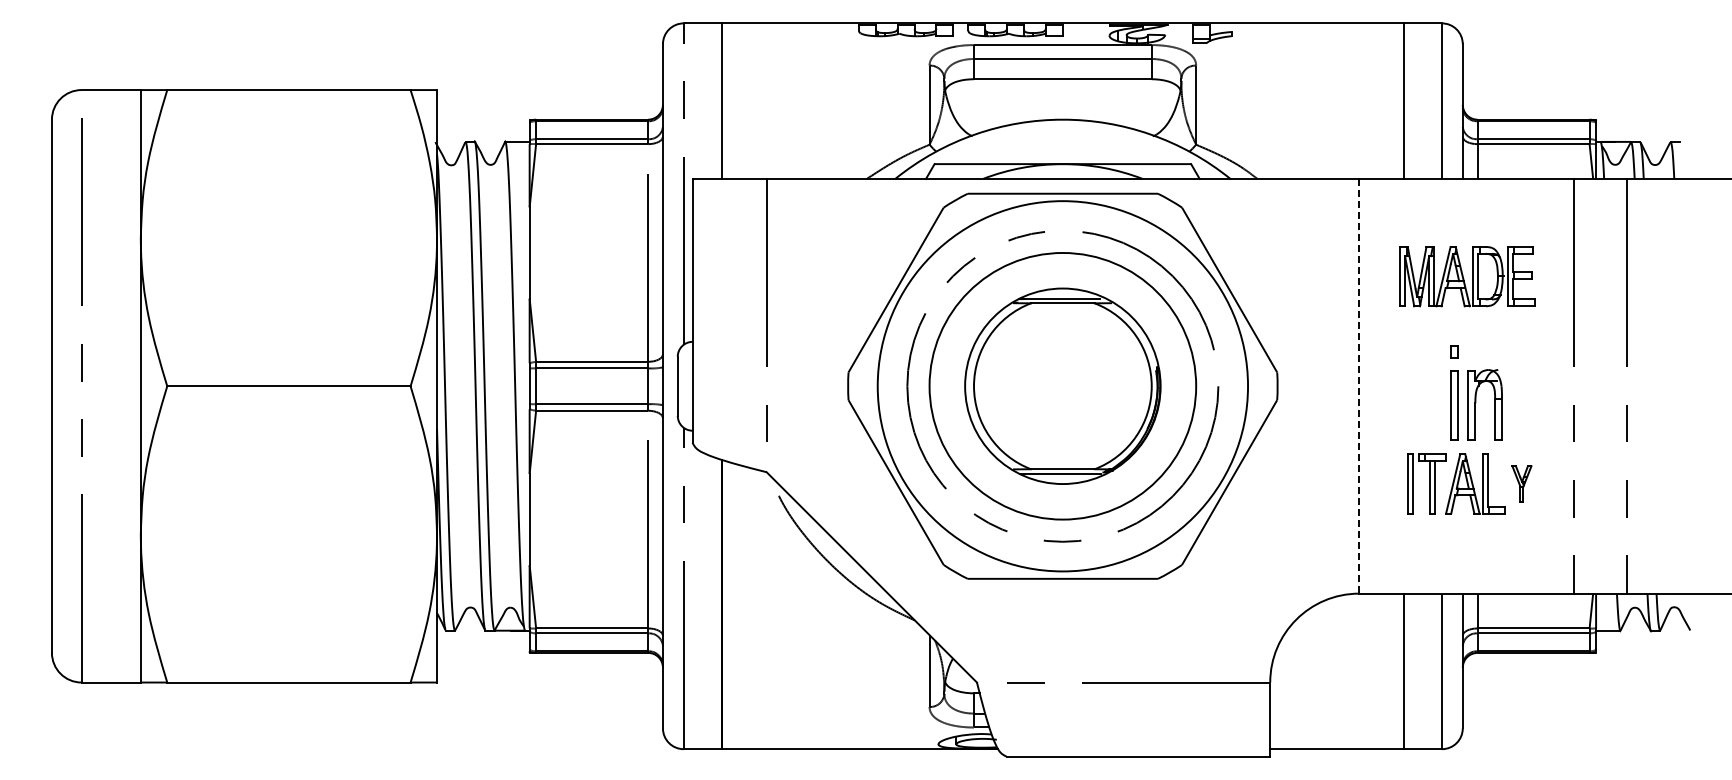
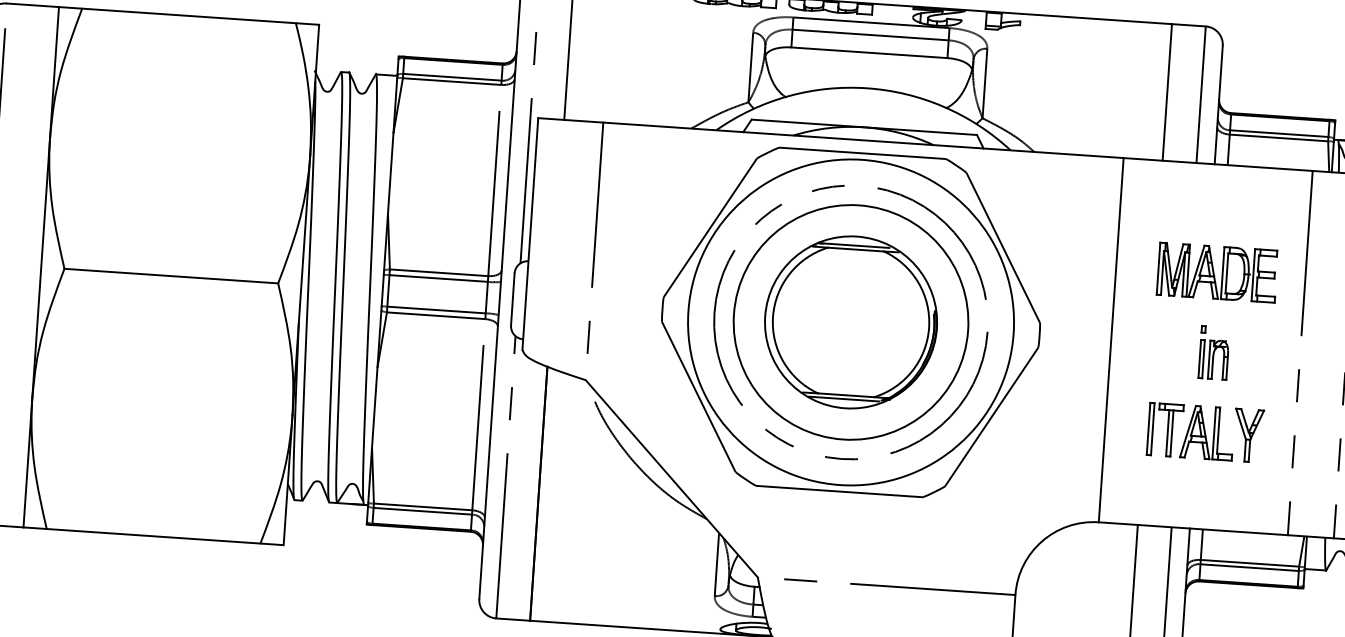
part: (1467, 276) -> (1217, 272), moved
line: (1359, 386) -> (1111, 340), dashed -> solid
part: (1476, 392) -> (1213, 352), size x0.62
part: (1521, 483) -> (1248, 435), size x1.67

